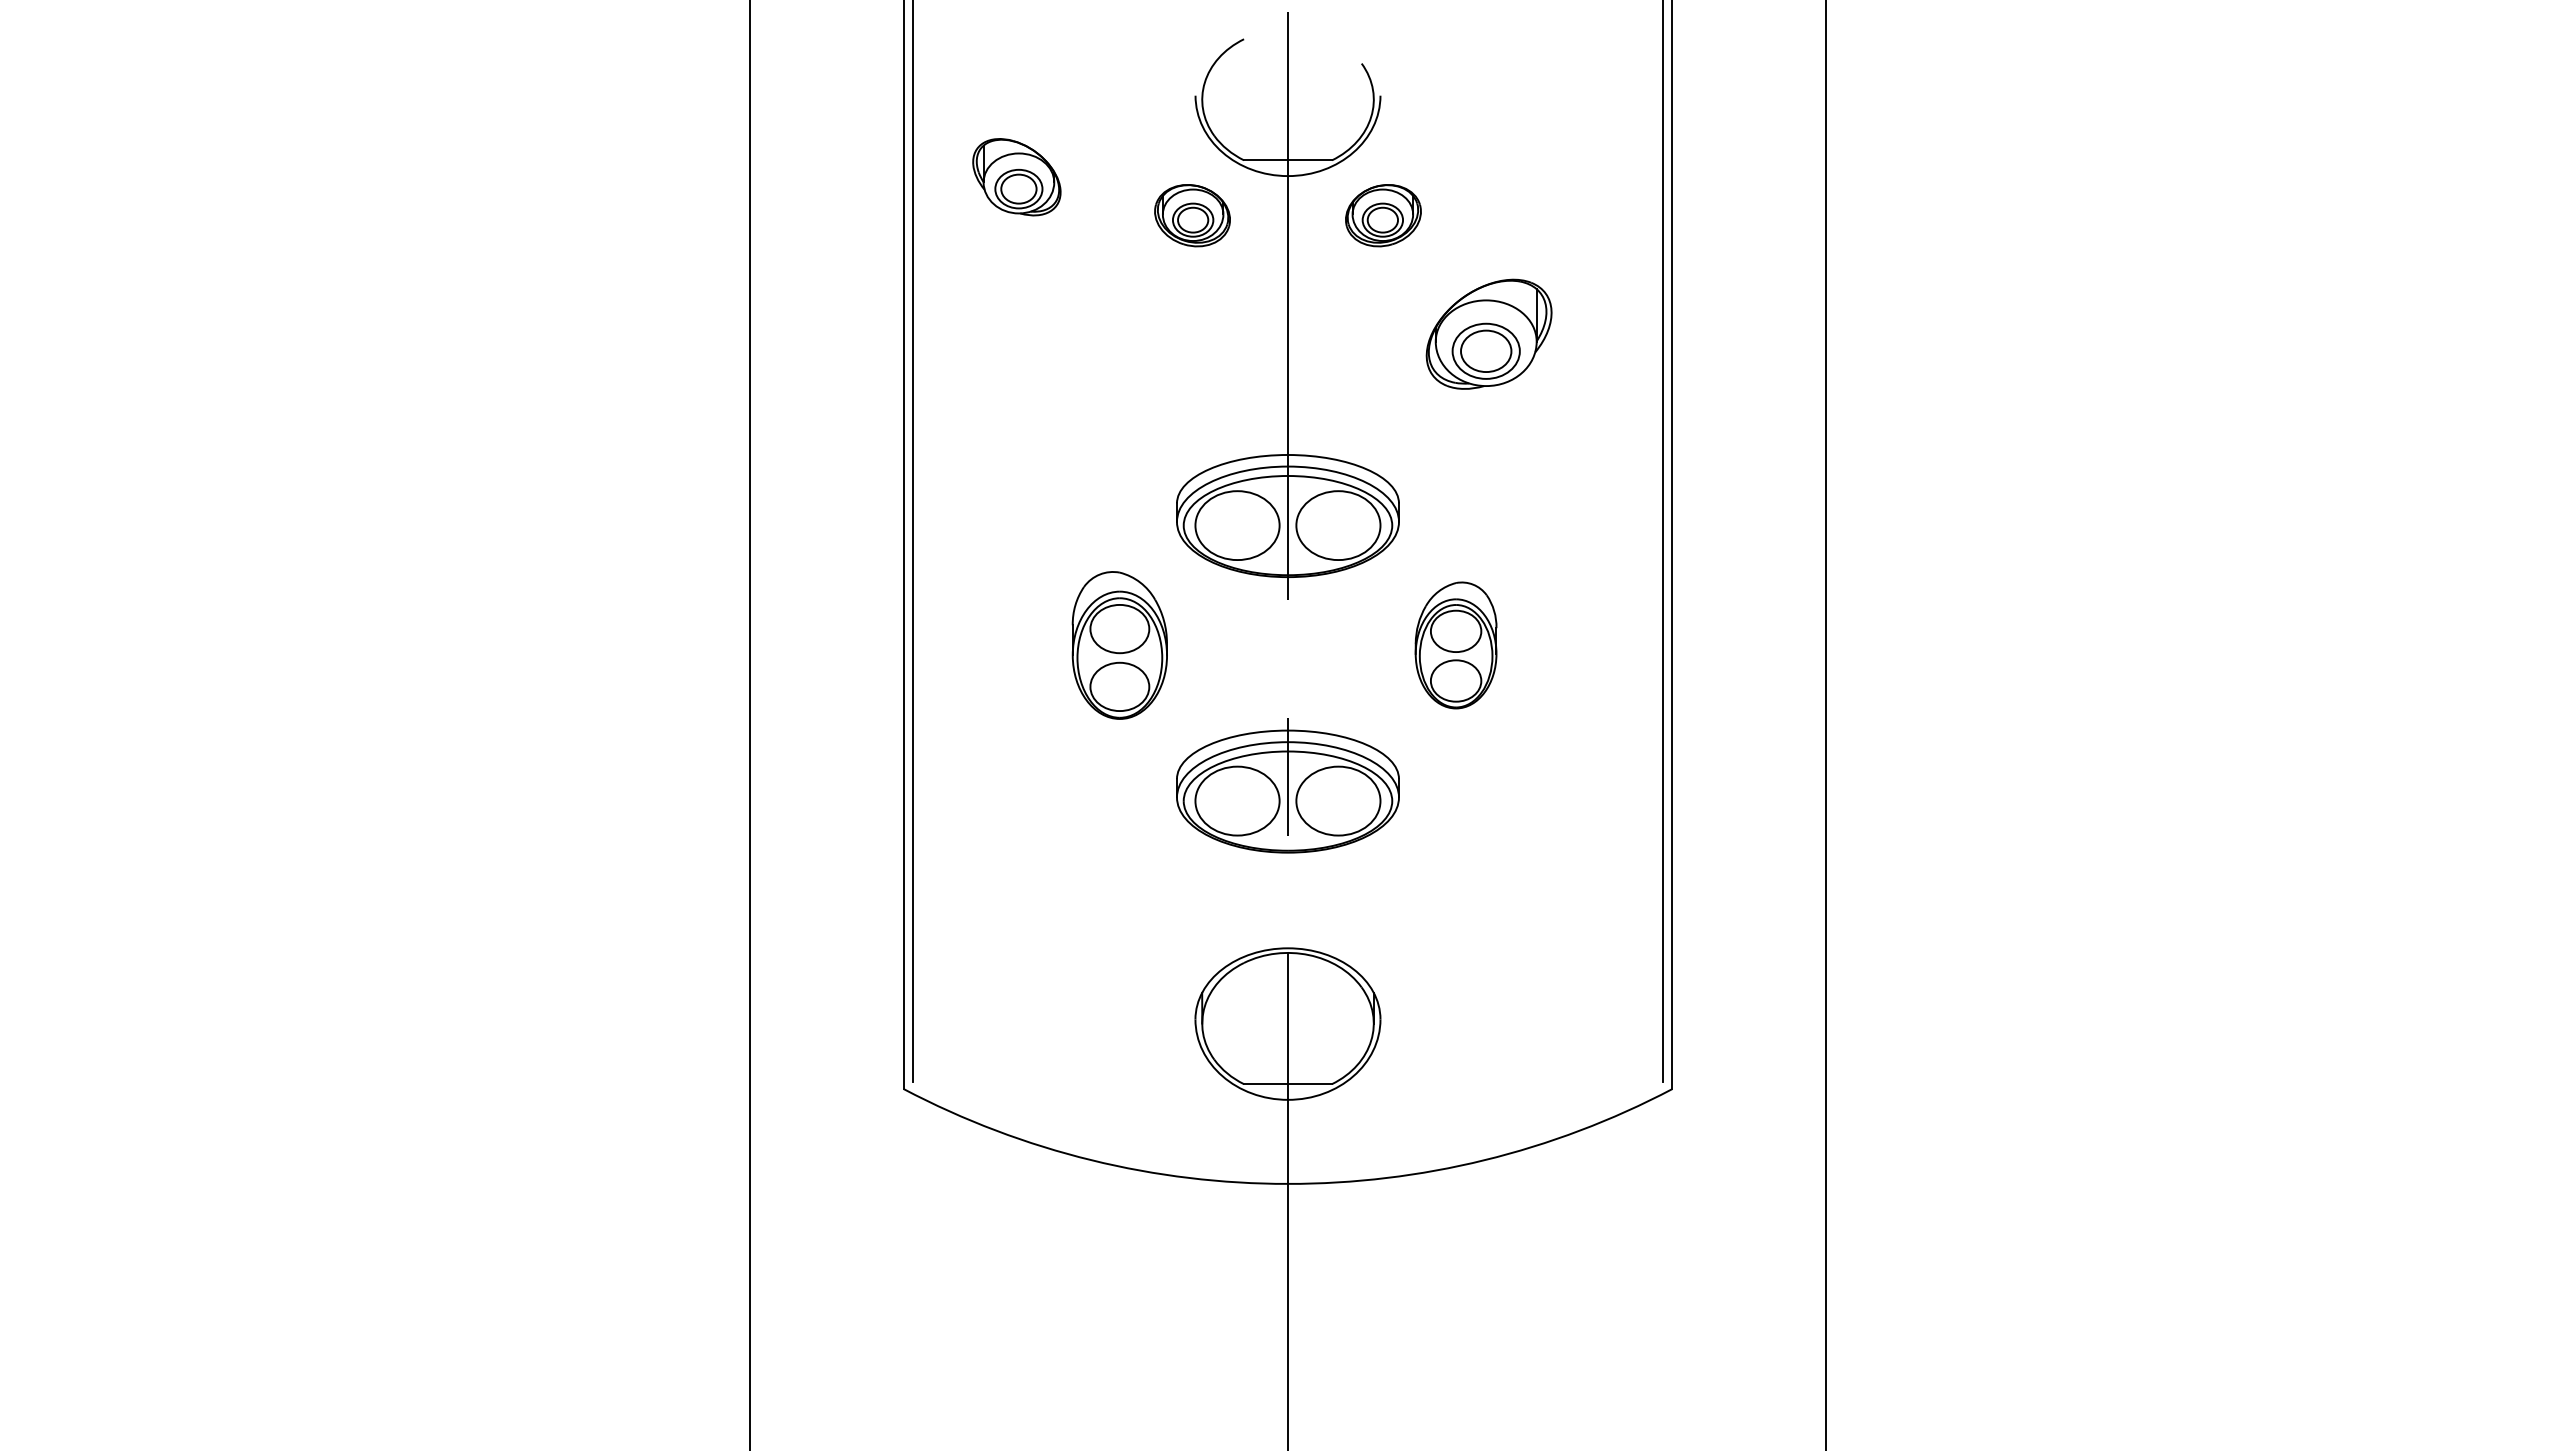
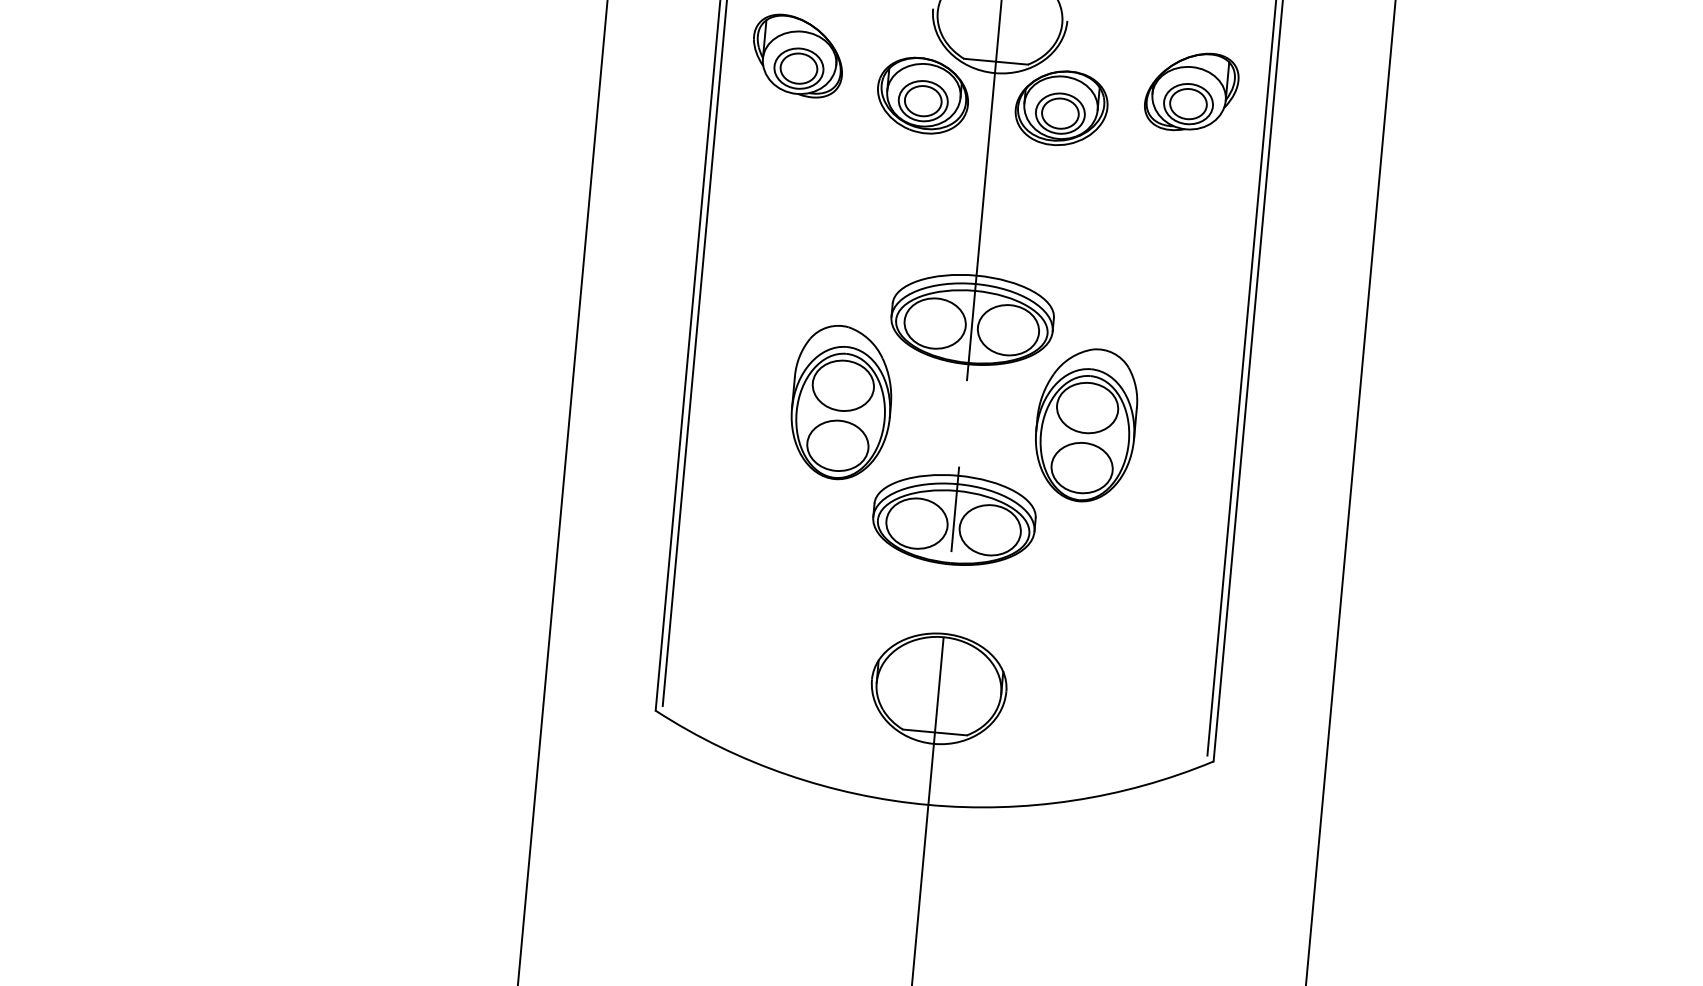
part: (1016, 176) -> (797, 55), size x1.43
part: (1192, 215) -> (923, 95), size x1.67
part: (1383, 215) -> (1061, 108), size x1.67
part: (1488, 333) -> (1191, 91), moved
part: (1119, 645) -> (841, 402), size x1.43
part: (1455, 645) -> (1085, 425), size x1.67

